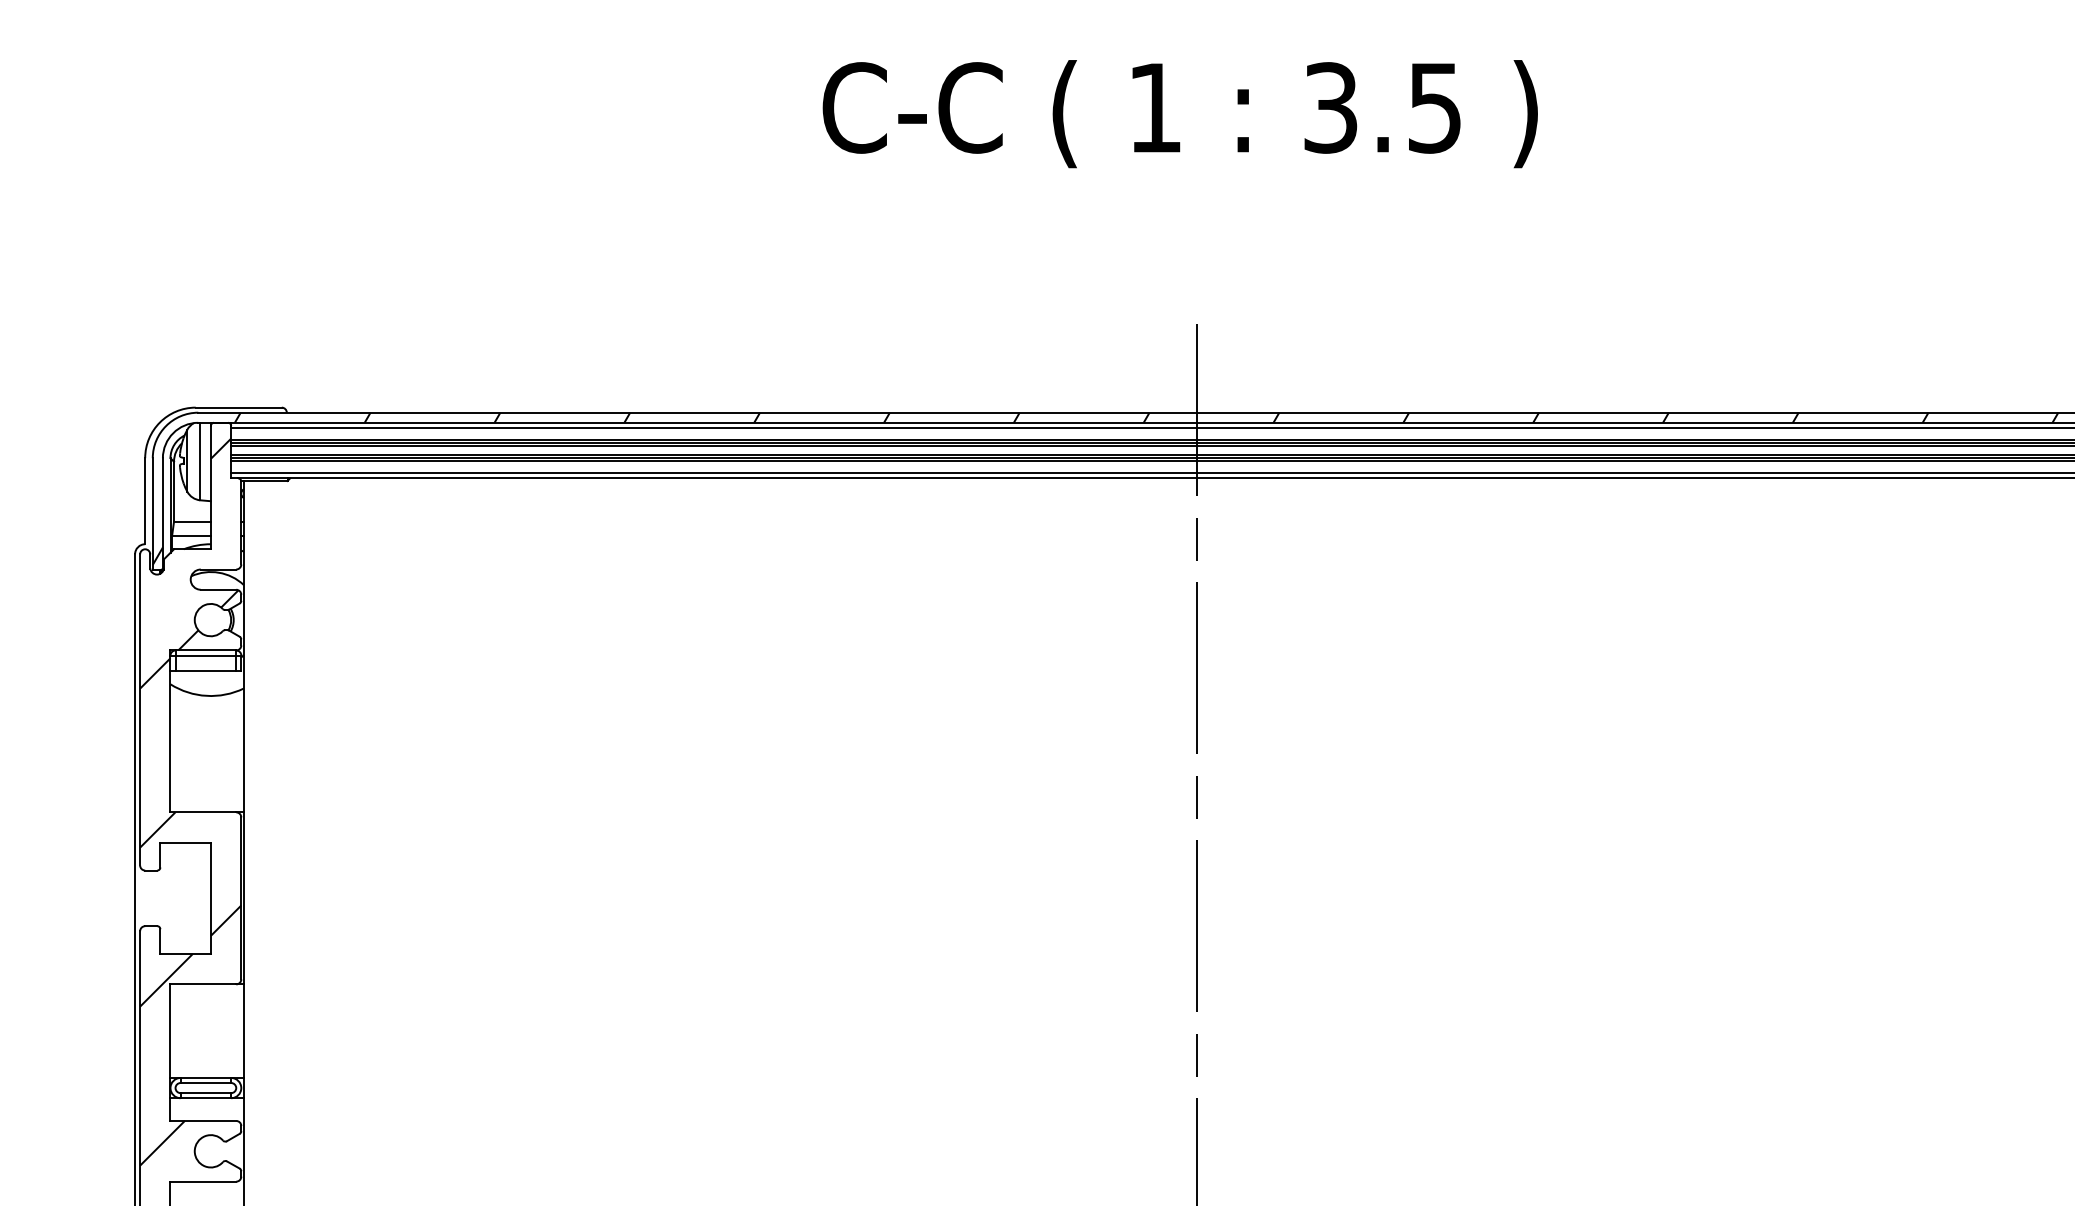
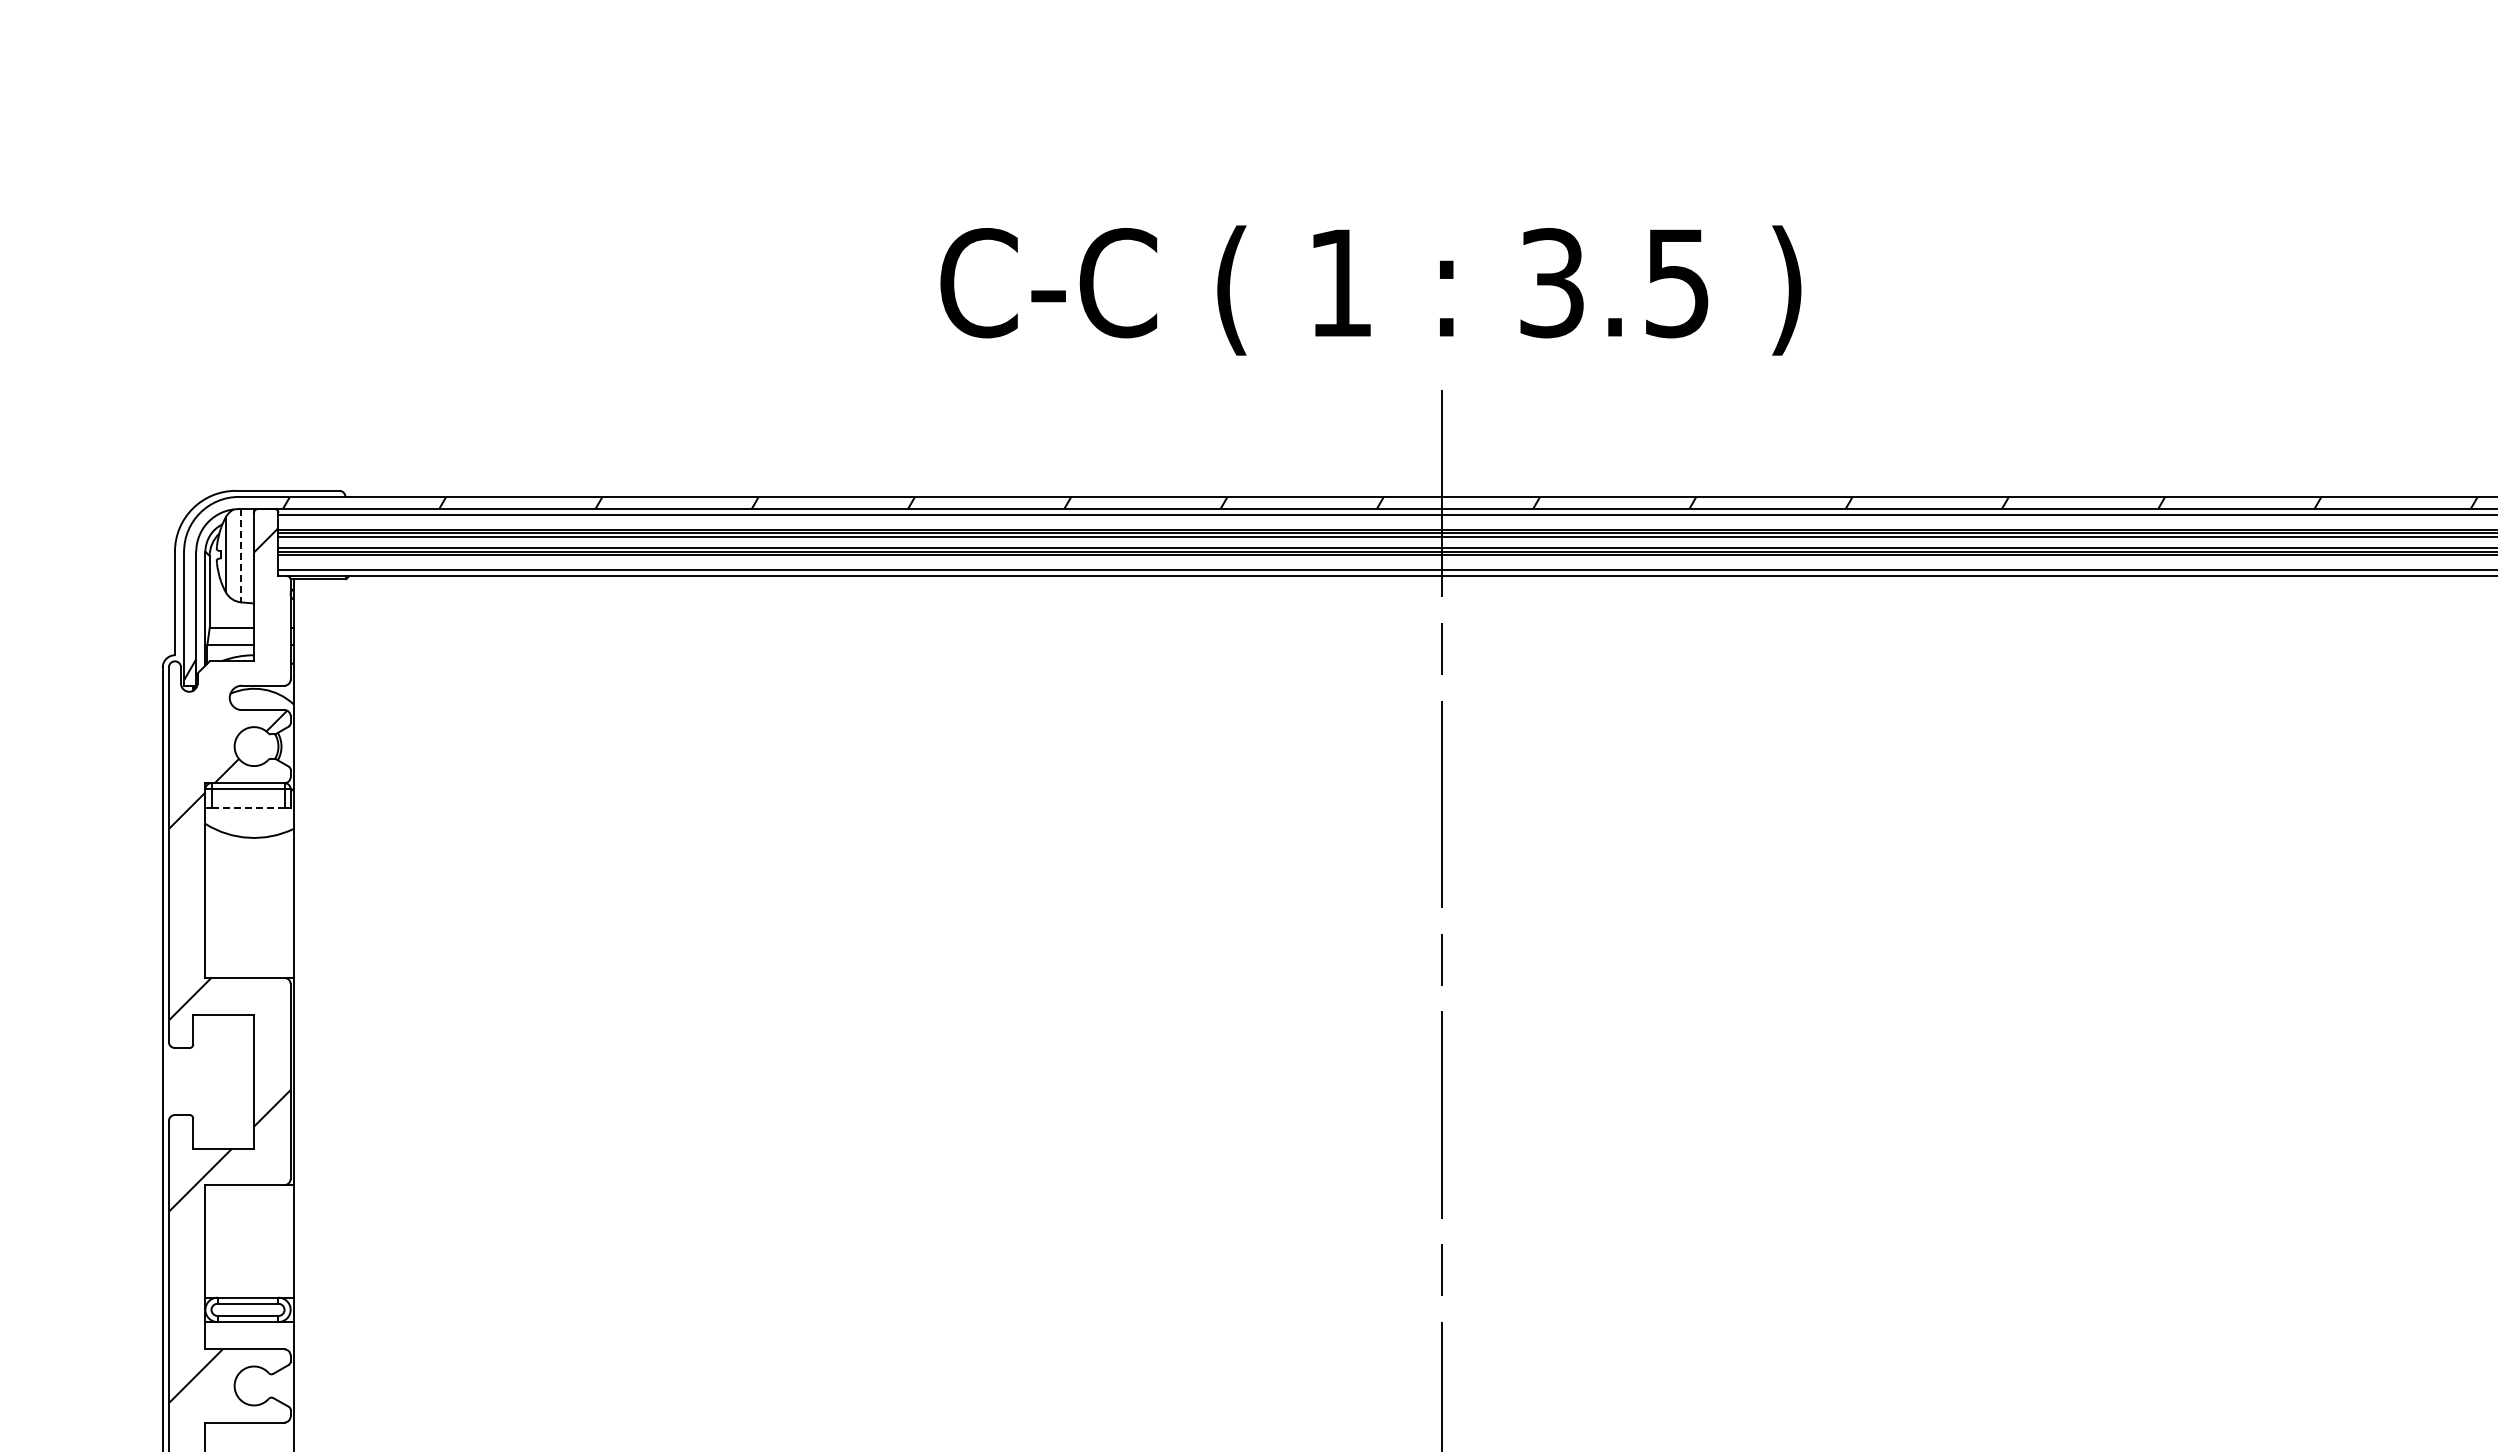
text: (1179, 114) -> (1370, 290), moved
line: (200, 461) -> (241, 555), solid -> dashed
line: (206, 670) -> (248, 807), solid -> dashed

